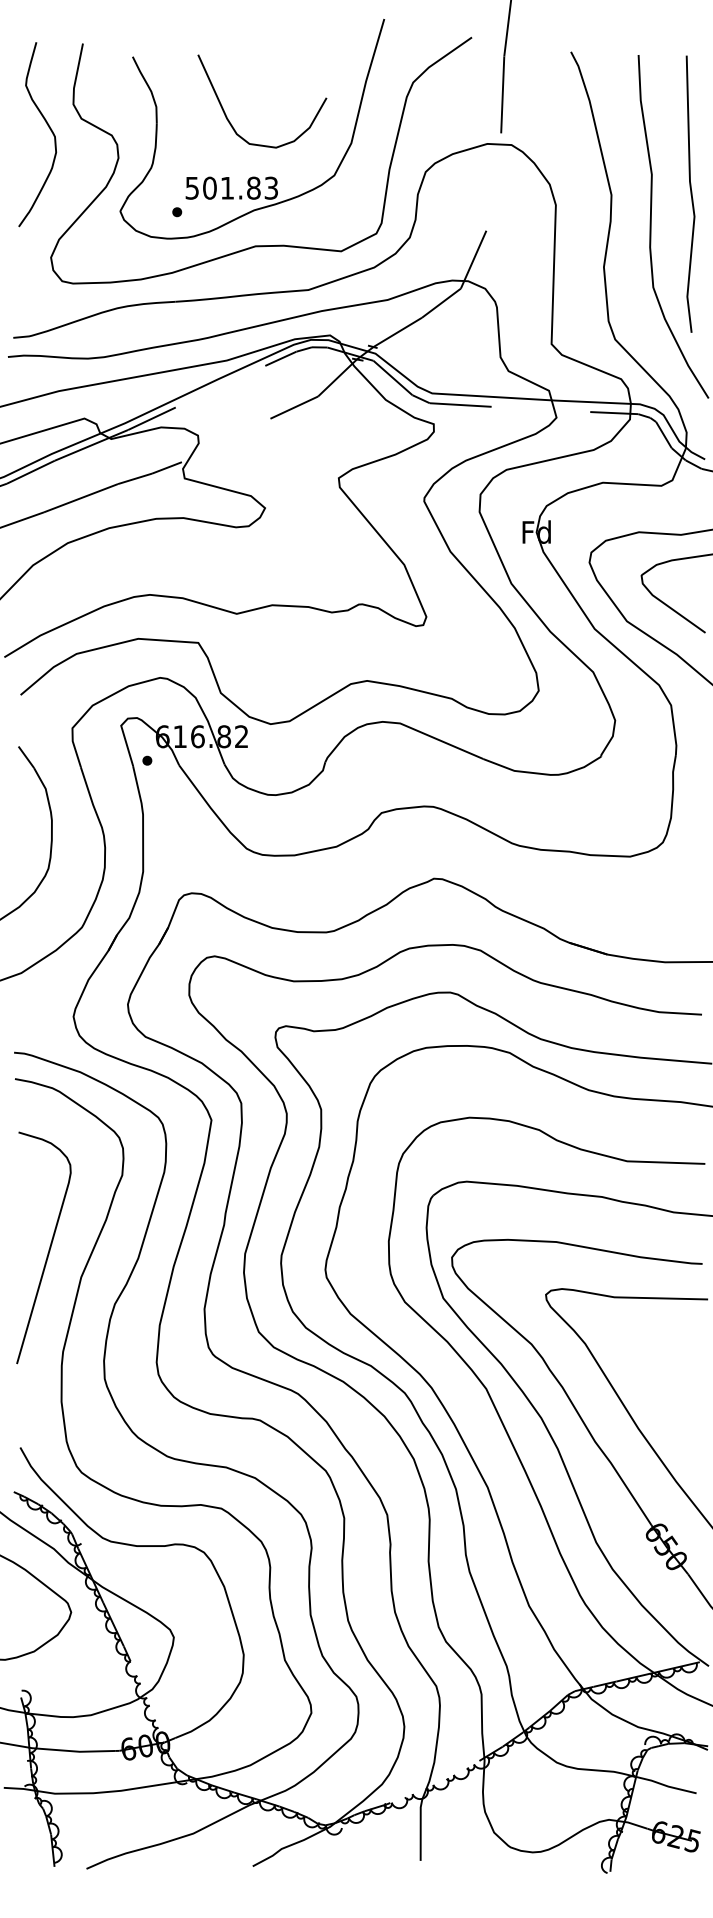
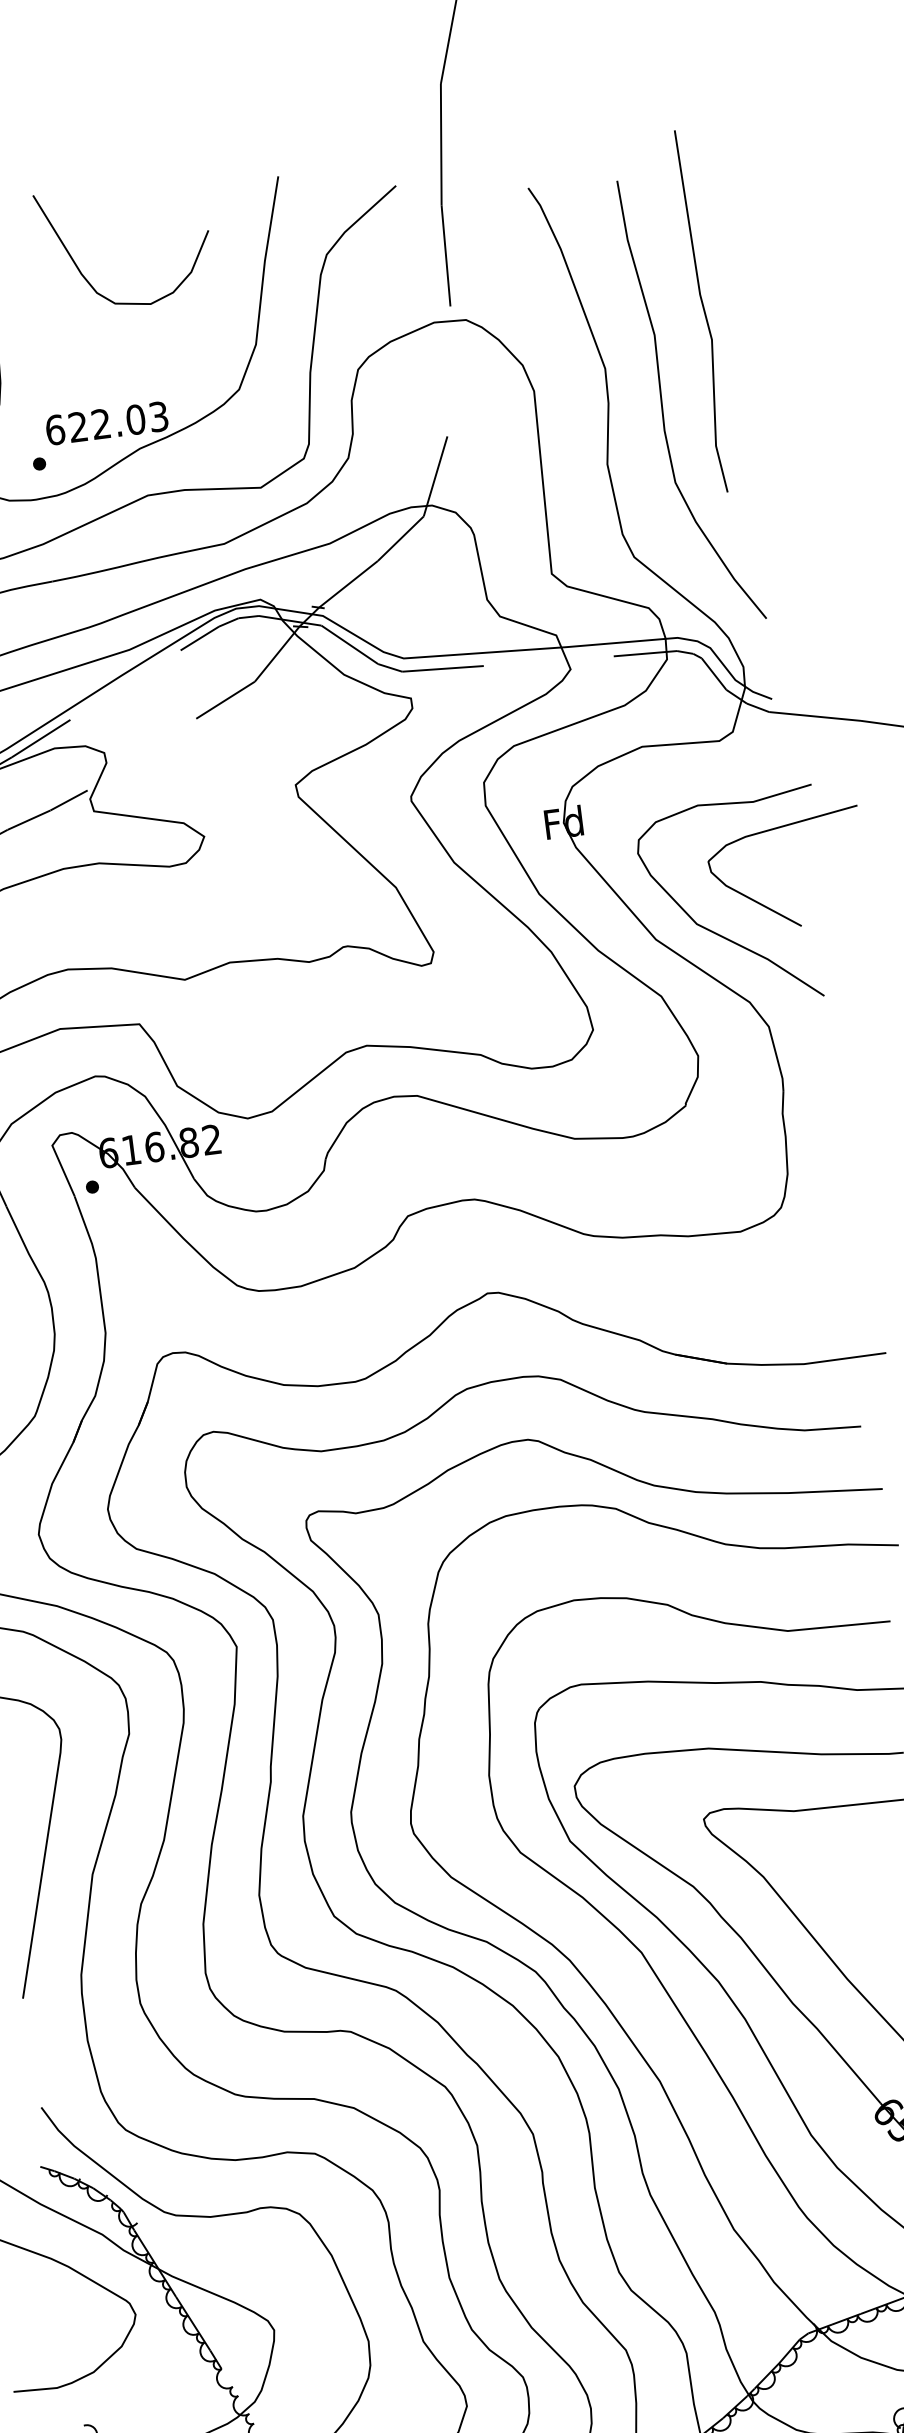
curve: (228, 118) -> (83, 273), moved
text: (222, 187) -> (94, 424), 501.83 -> 622.03
line: (690, 193) -> (702, 310), moved

